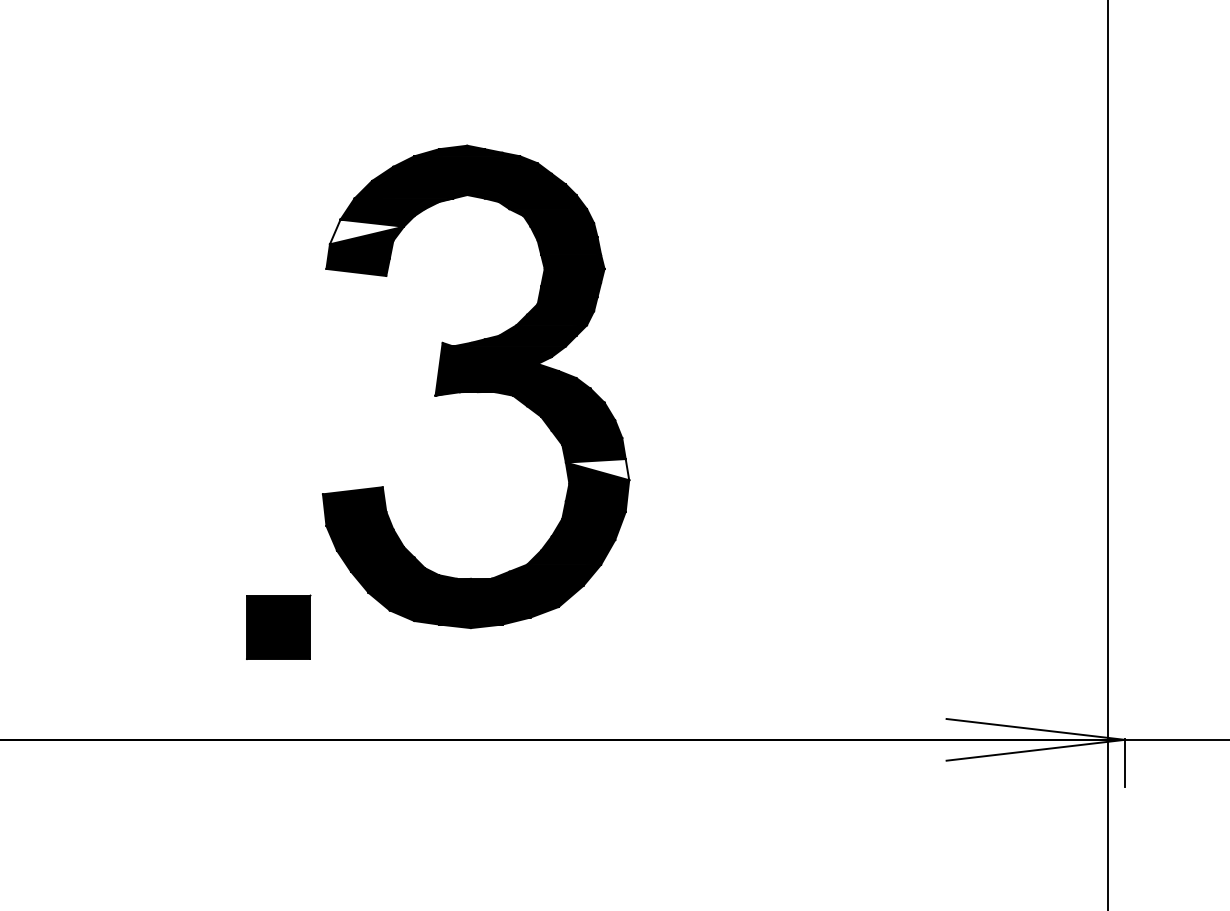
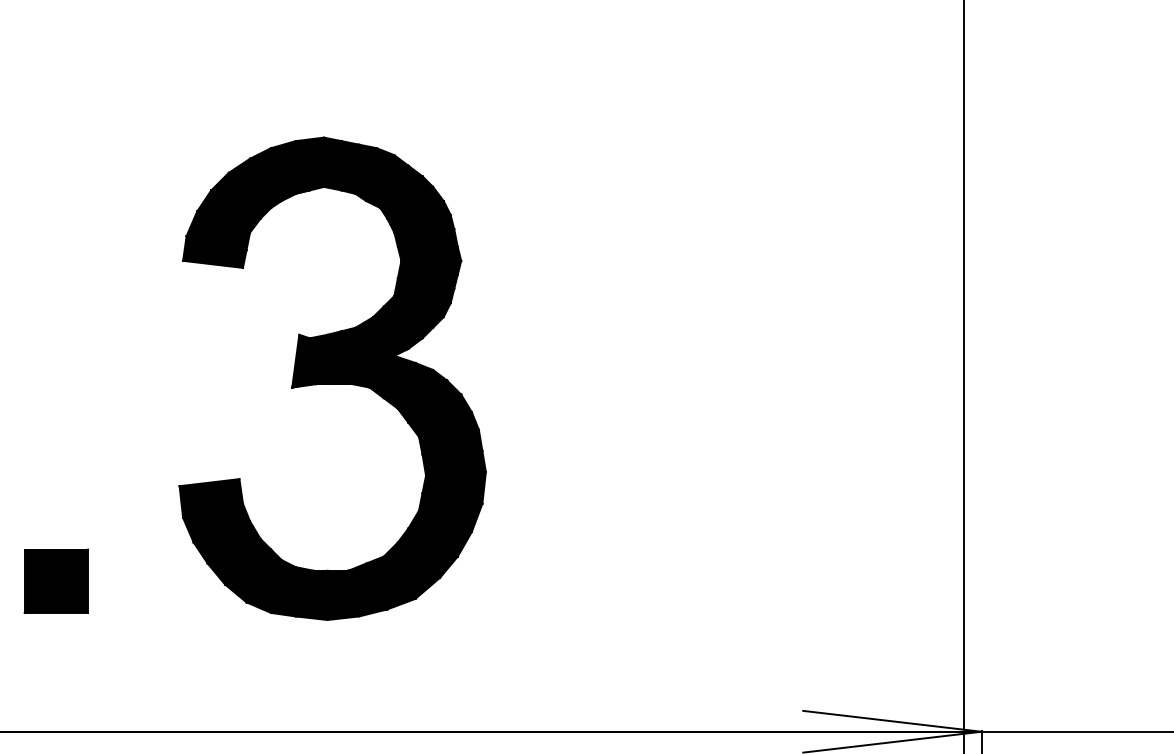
fill: (366, 231) -> (223, 223), added
fill: (597, 469) -> (454, 461), added
part: (278, 626) -> (56, 580), moved

